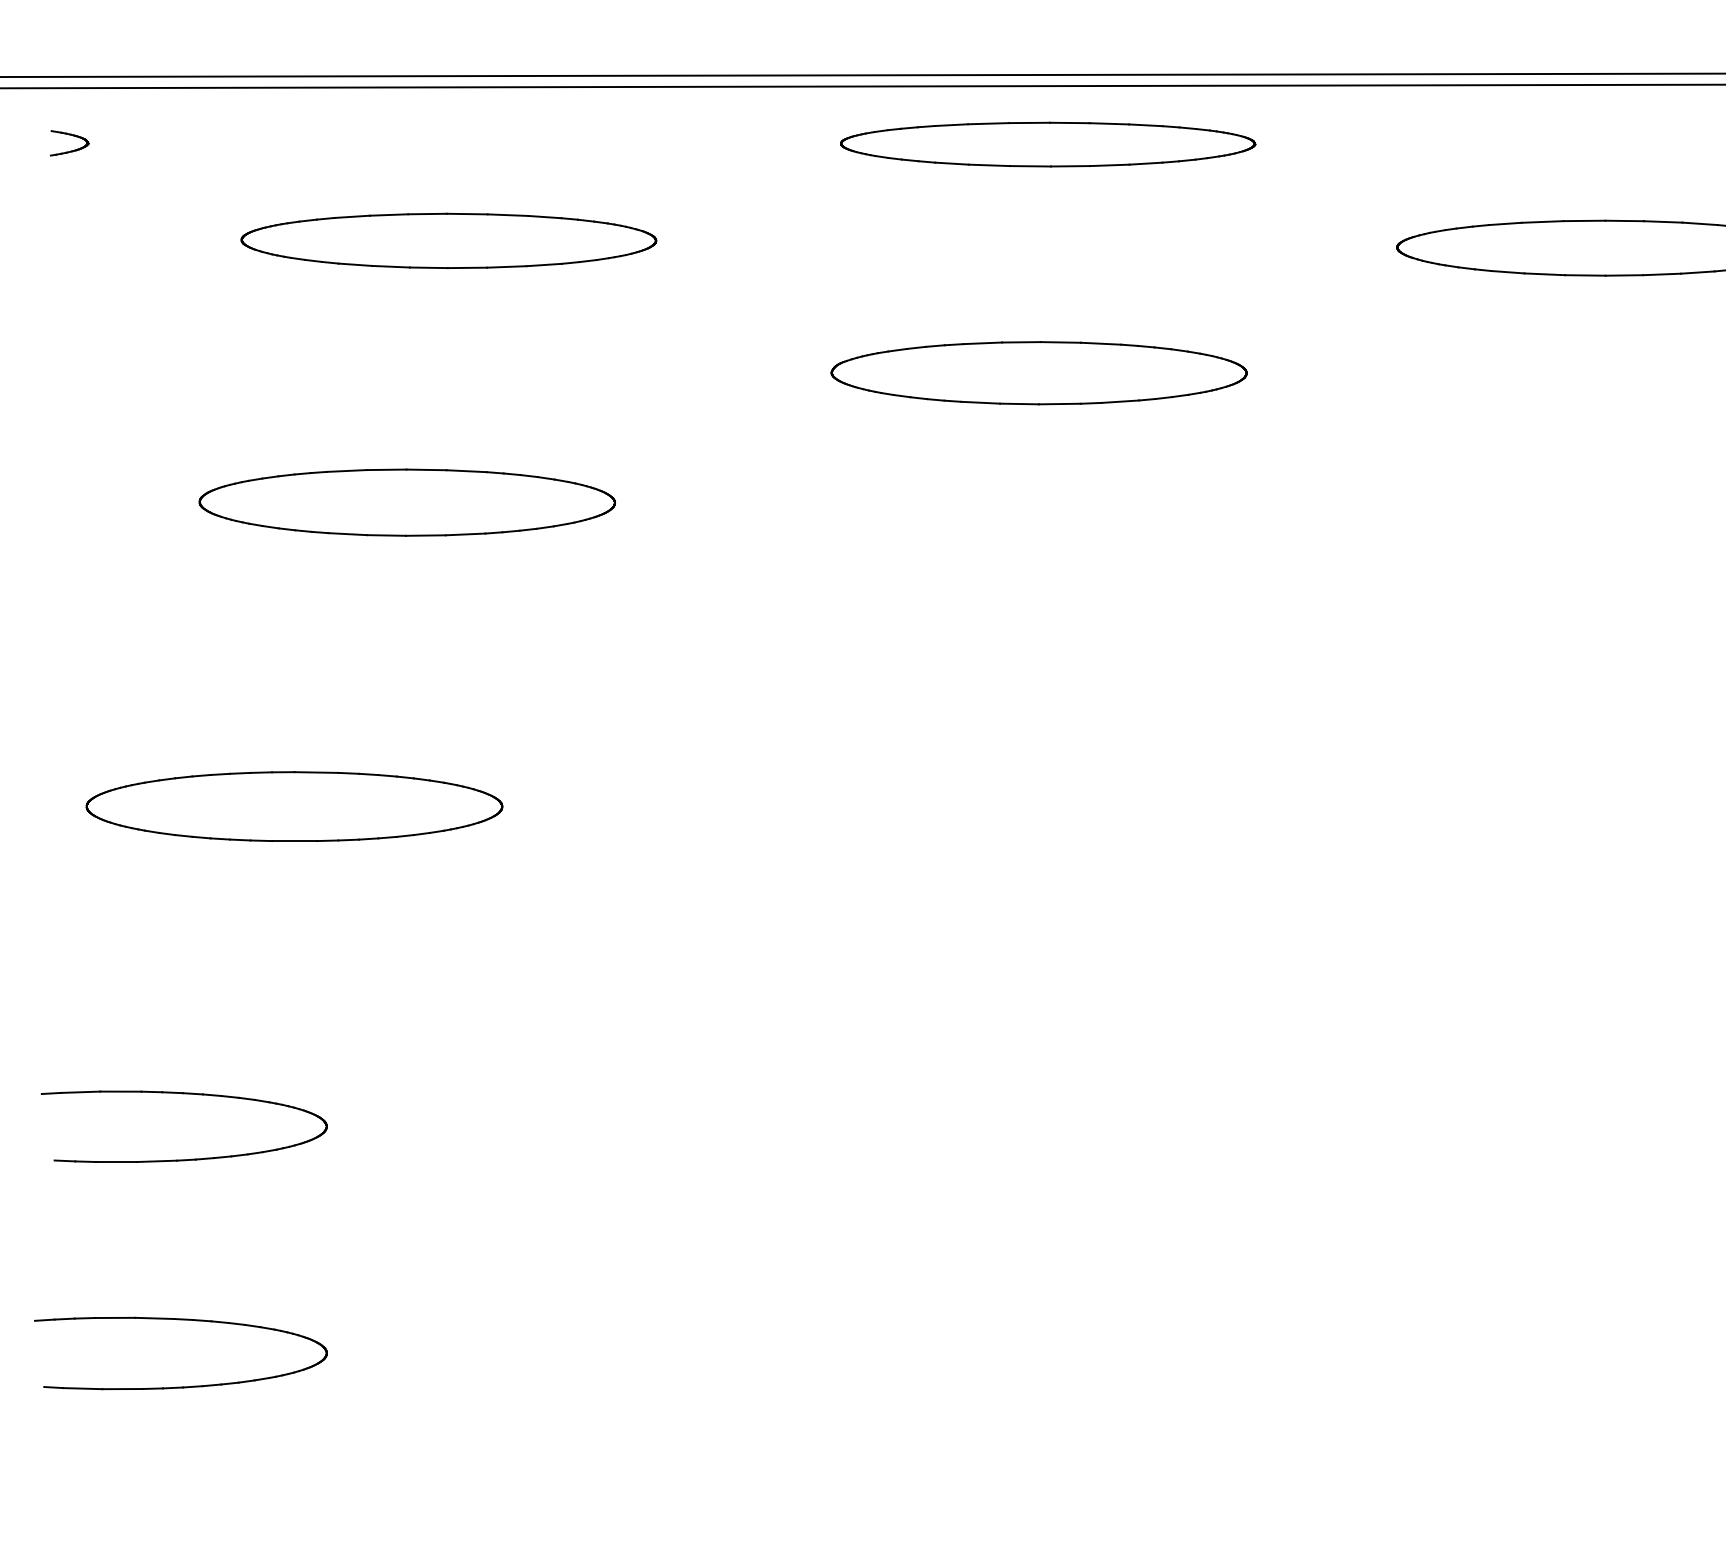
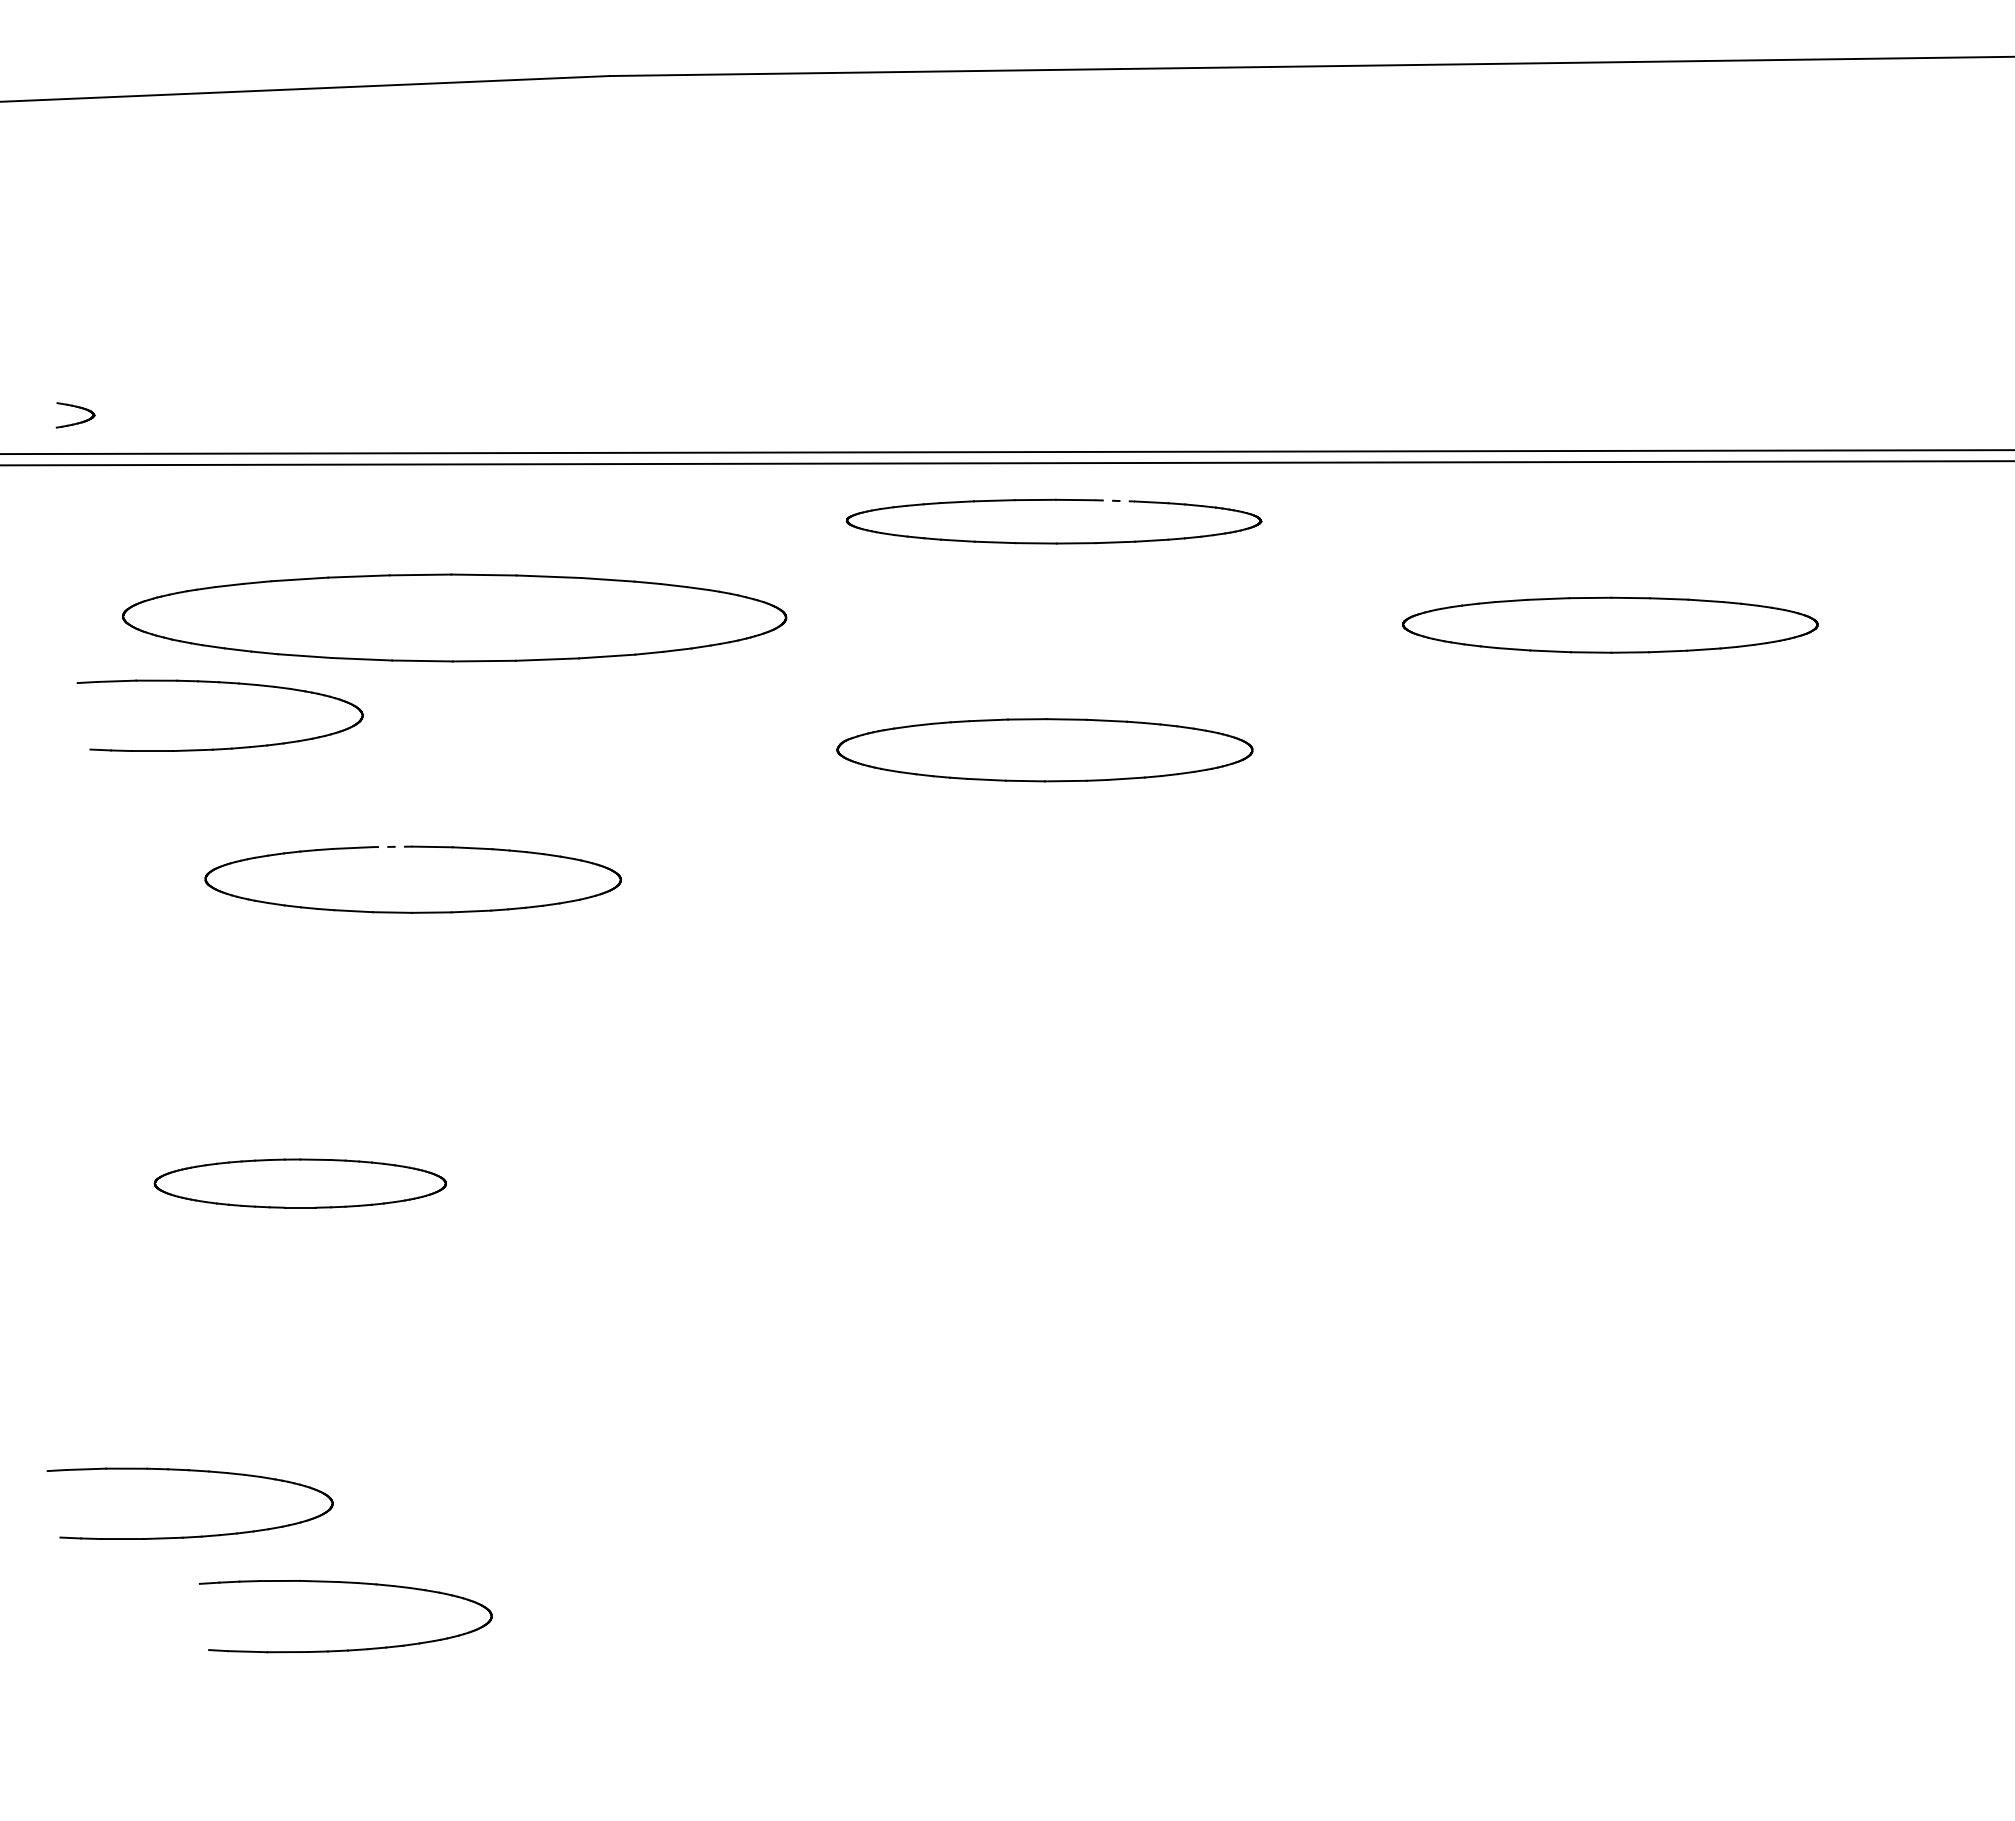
line: (1109, 123) -> (1115, 500), solid -> dashed
part: (70, 150) -> (76, 422), moved
part: (448, 240) -> (454, 617), size x1.6
part: (213, 306) -> (219, 683), added
line: (386, 469) -> (392, 846), solid -> dashed
part: (294, 806) -> (300, 1183), size x0.7
part: (180, 1320) -> (345, 1583), moved

